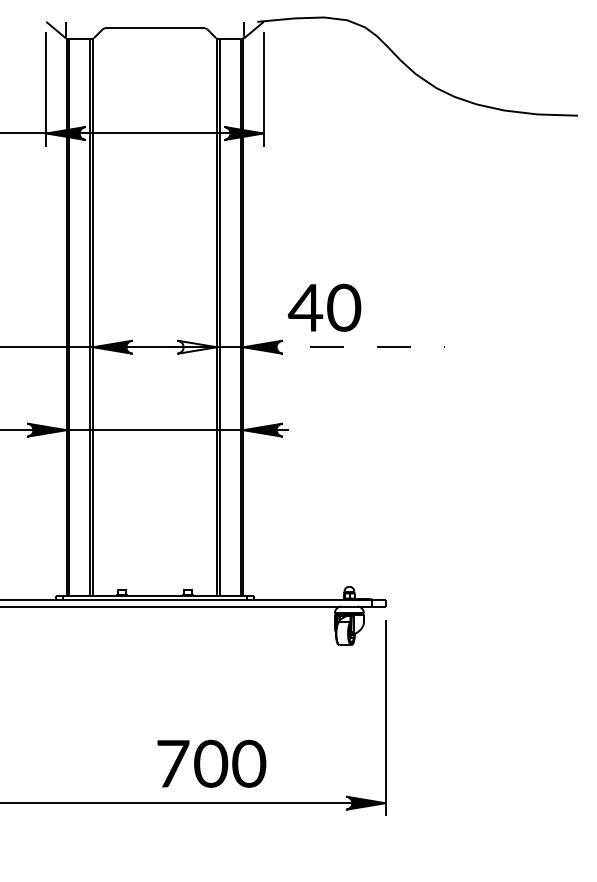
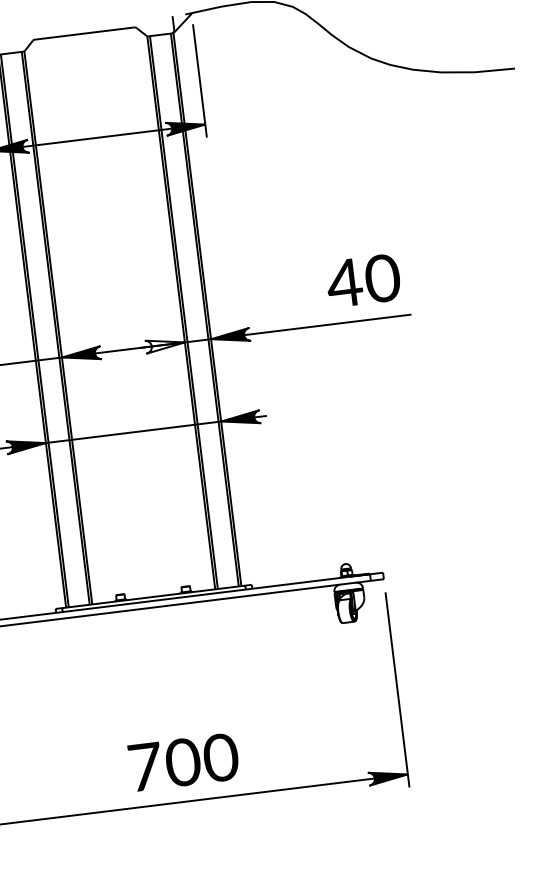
text: (324, 307) -> (363, 280), moved
line: (344, 347) -> (311, 327), dashed -> solid
text: (211, 763) -> (183, 761), moved

